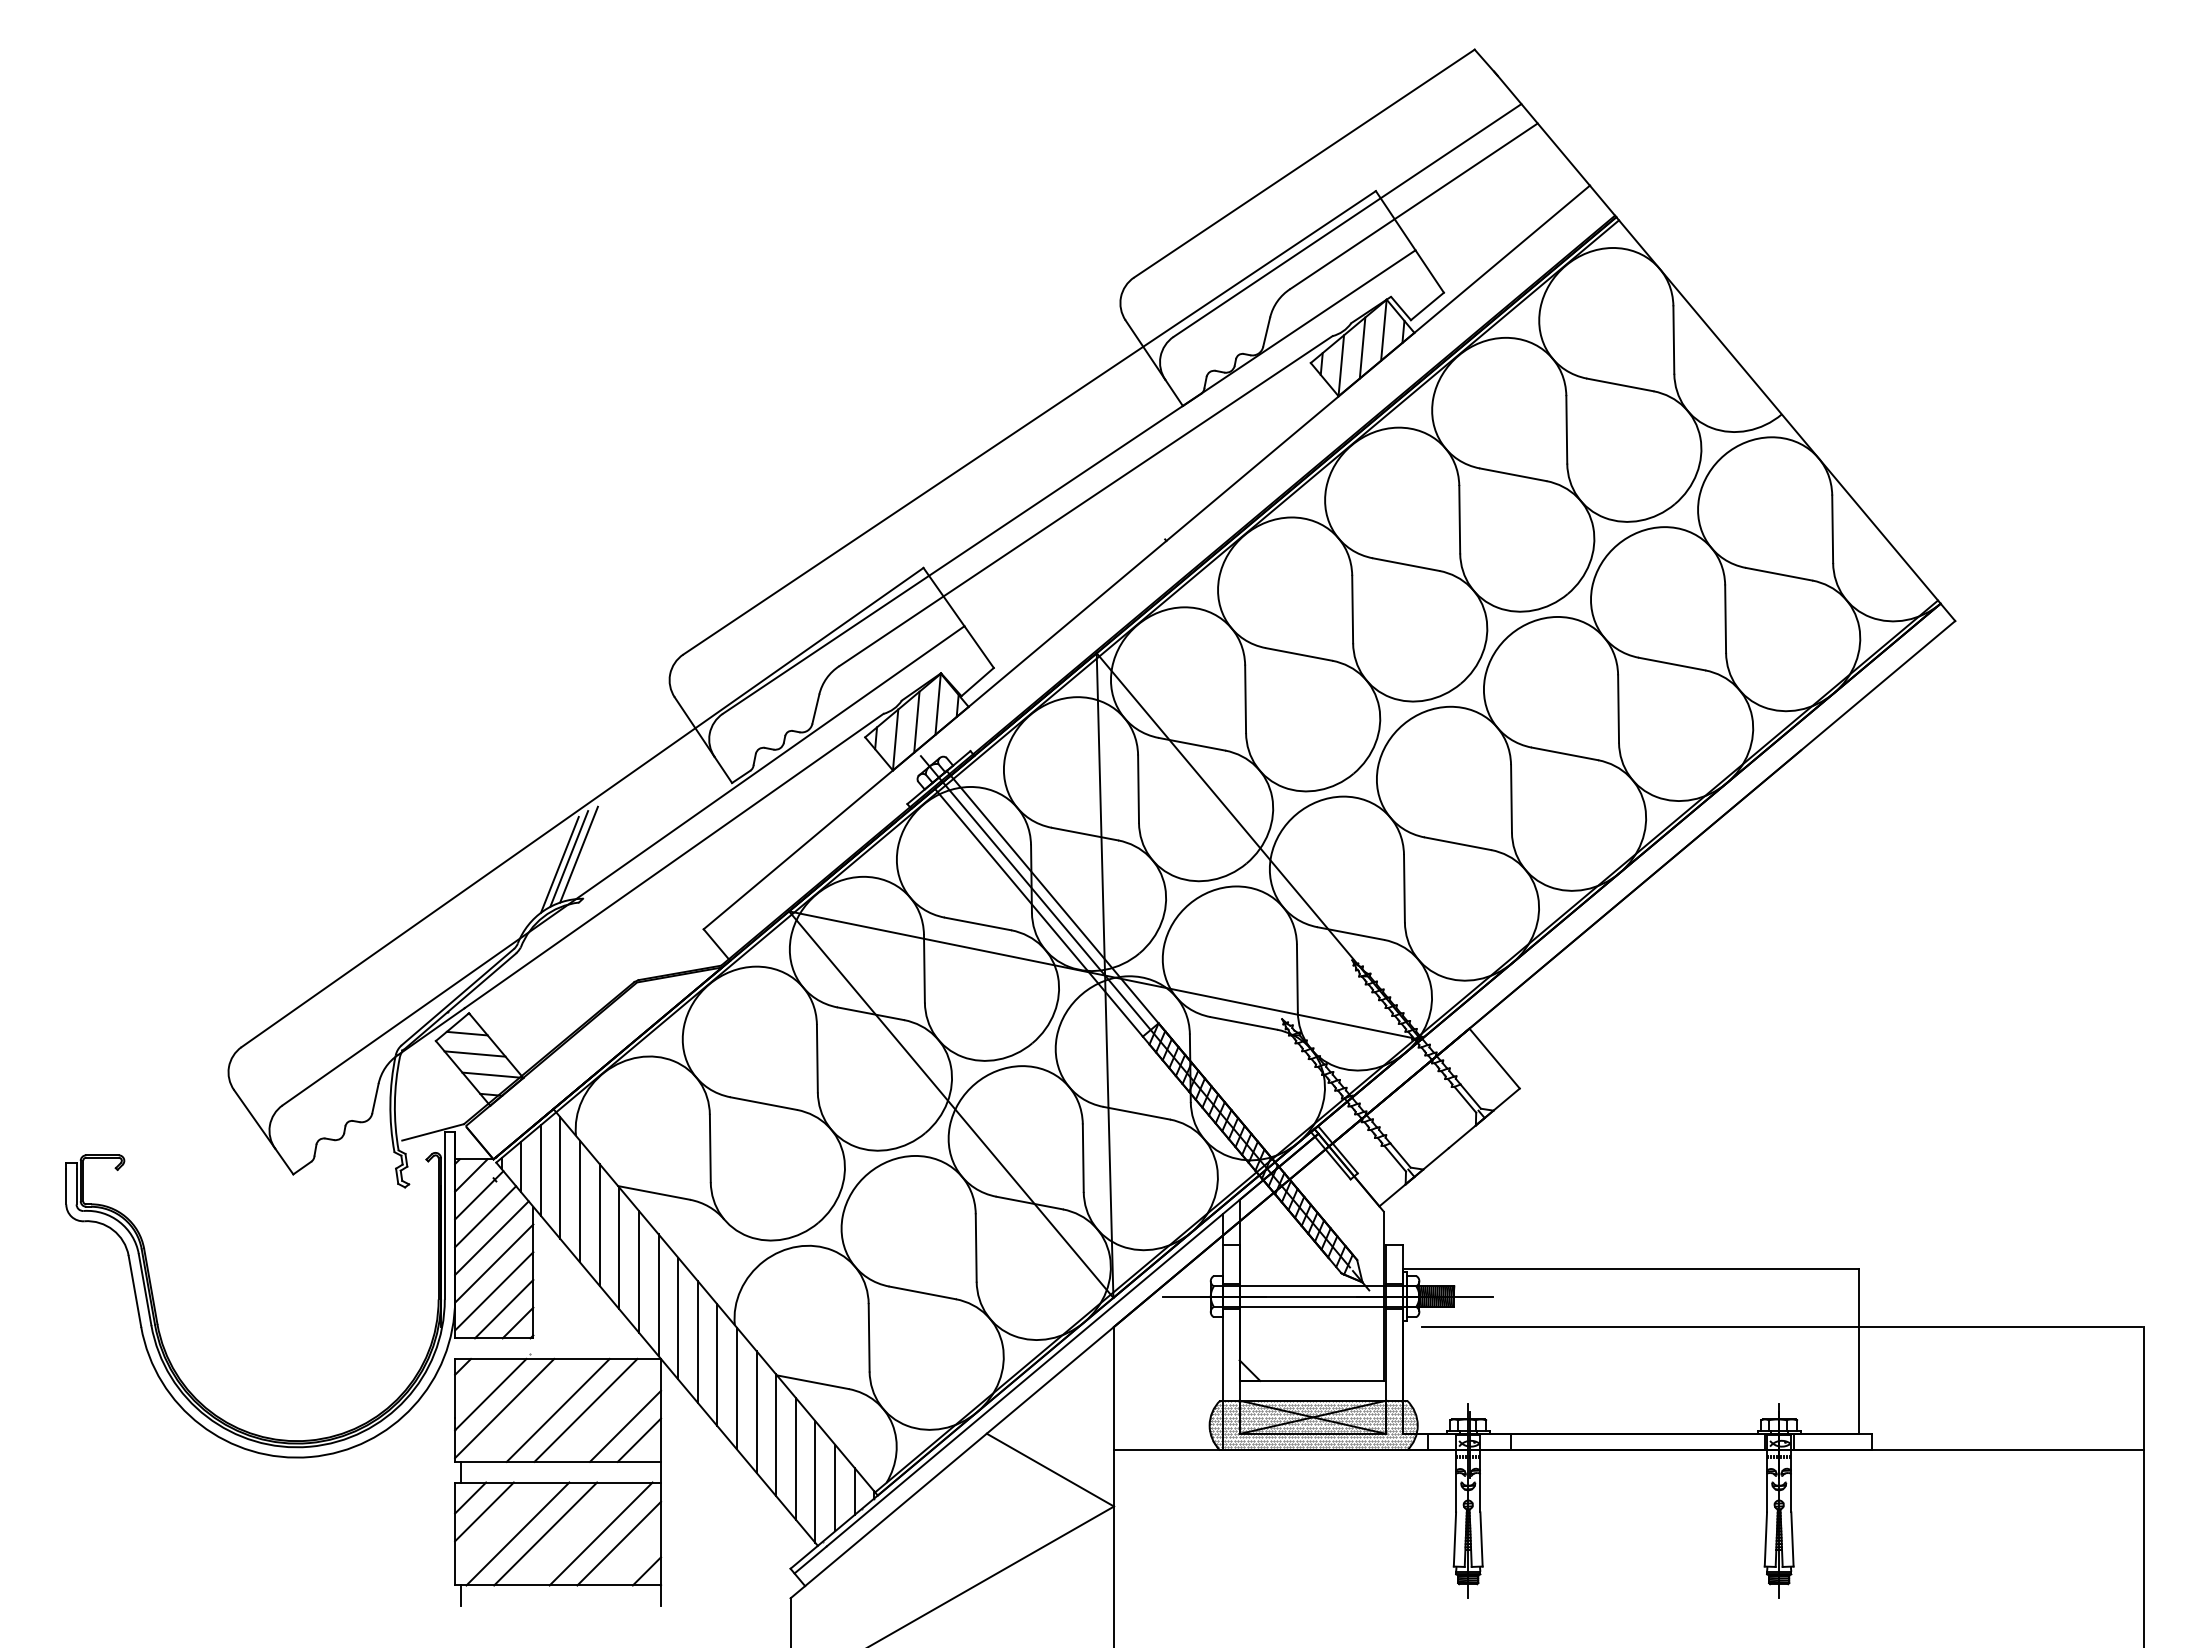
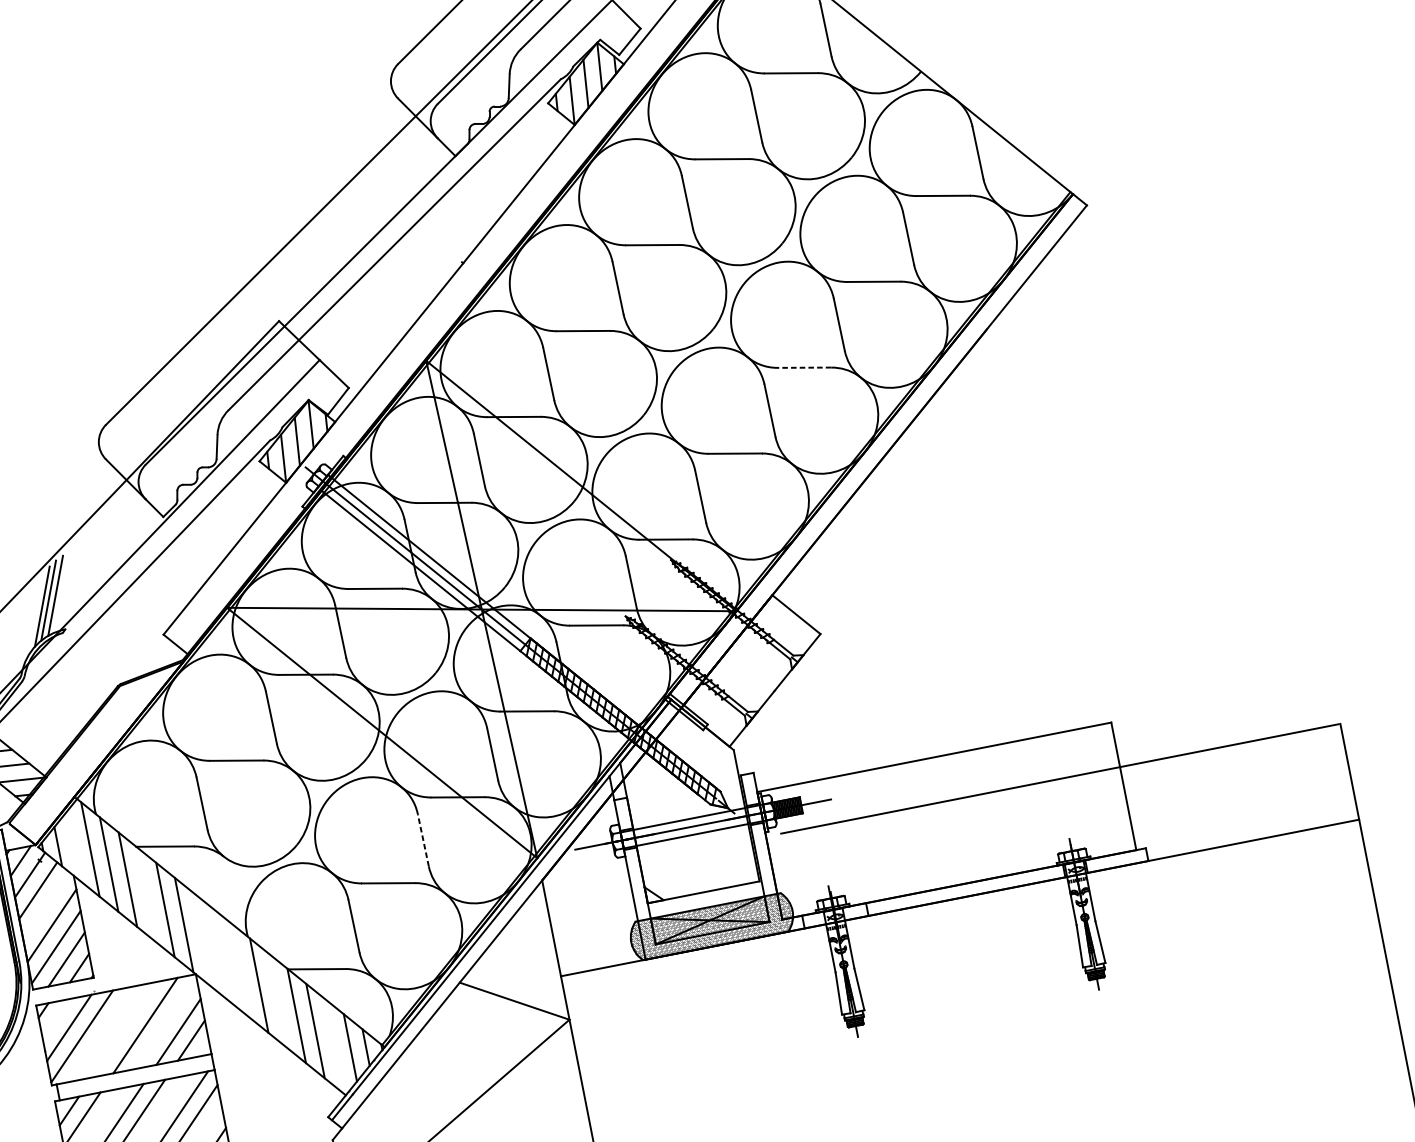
line: (1565, 753) -> (804, 367), solid -> dashed
line: (540, 1170) -> (73, 846), removed
line: (491, 1238) -> (46, 906), removed
line: (976, 1247) -> (423, 839), solid -> dashed
line: (619, 1248) -> (146, 894), removed
line: (678, 1318) -> (203, 940), removed
line: (697, 1341) -> (221, 955), removed
line: (717, 1365) -> (240, 970), removed
line: (557, 1409) -> (123, 1029), removed
line: (756, 1411) -> (277, 1000), removed
line: (815, 1481) -> (334, 1045), removed

